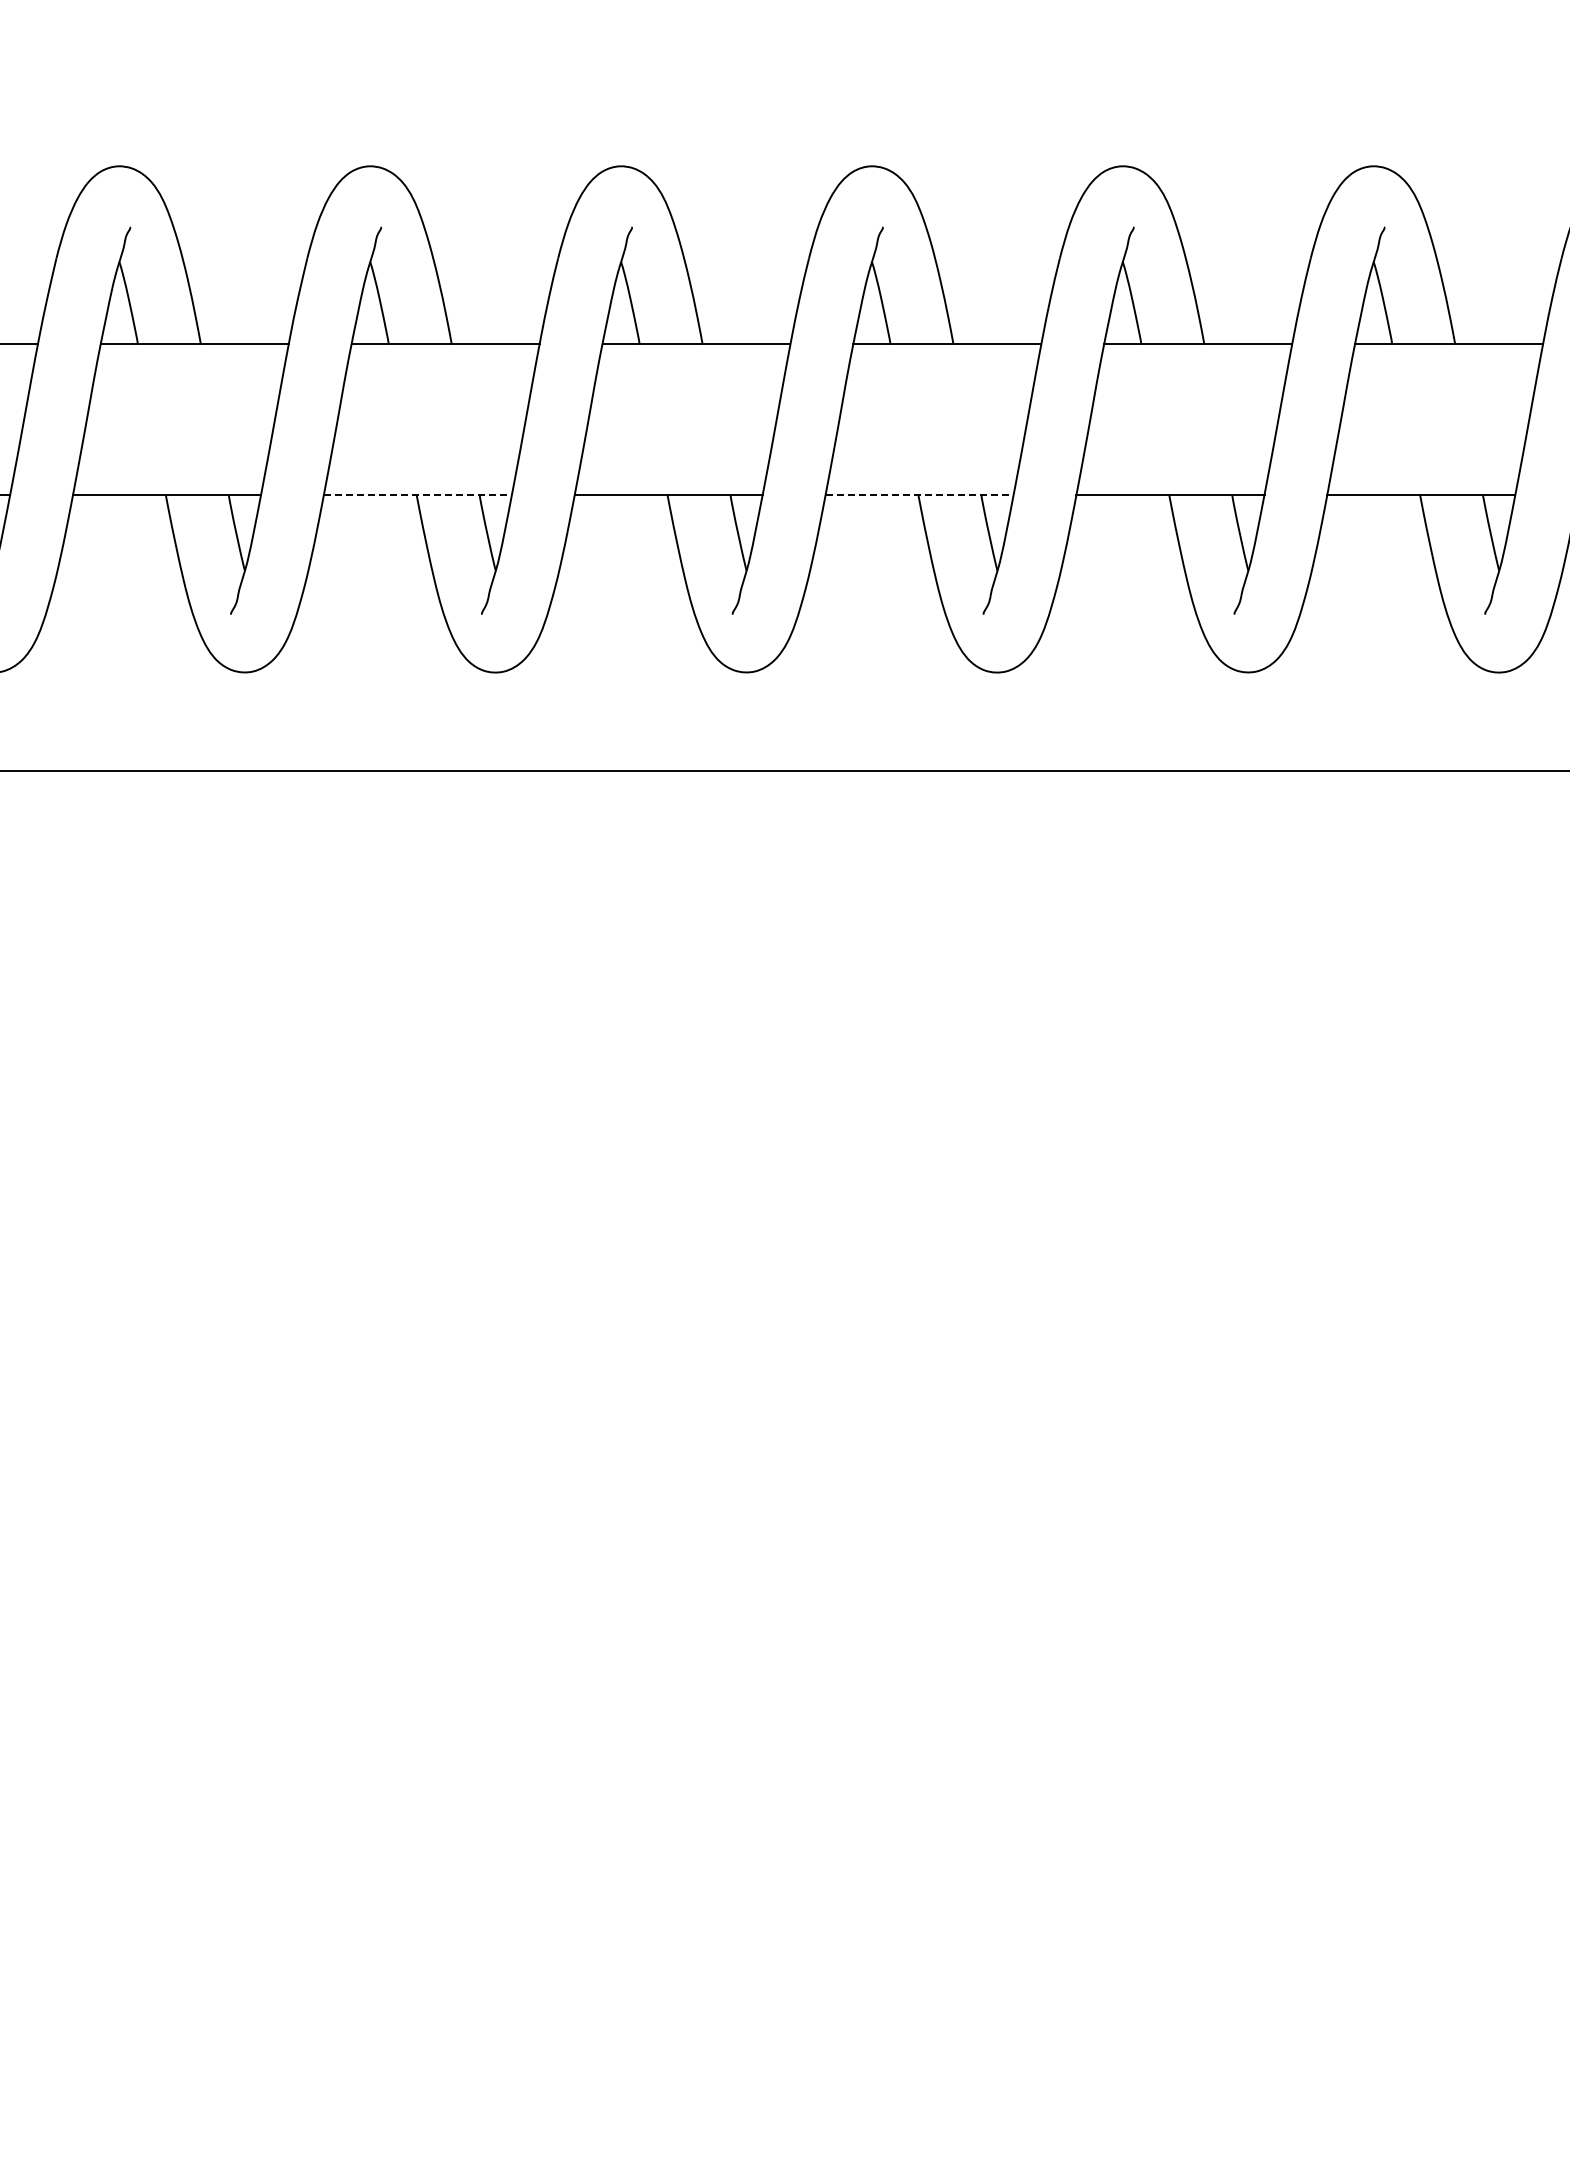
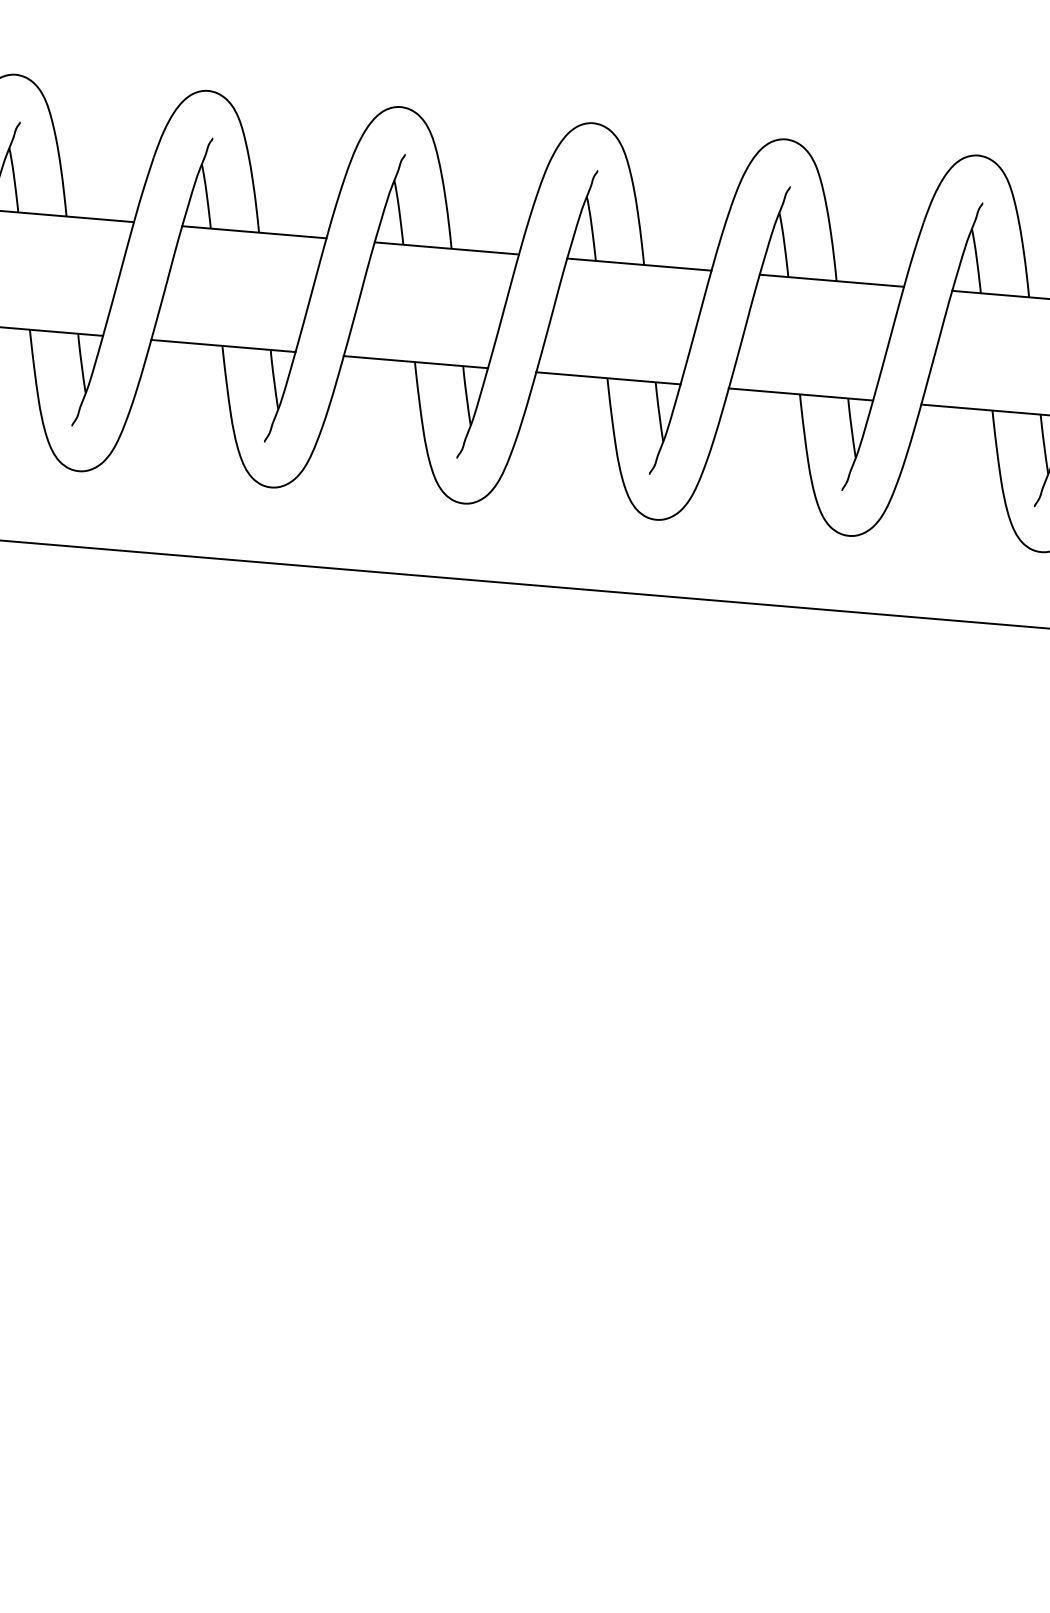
line: (418, 494) -> (223, 345), dashed -> solid
line: (920, 494) -> (609, 378), dashed -> solid

